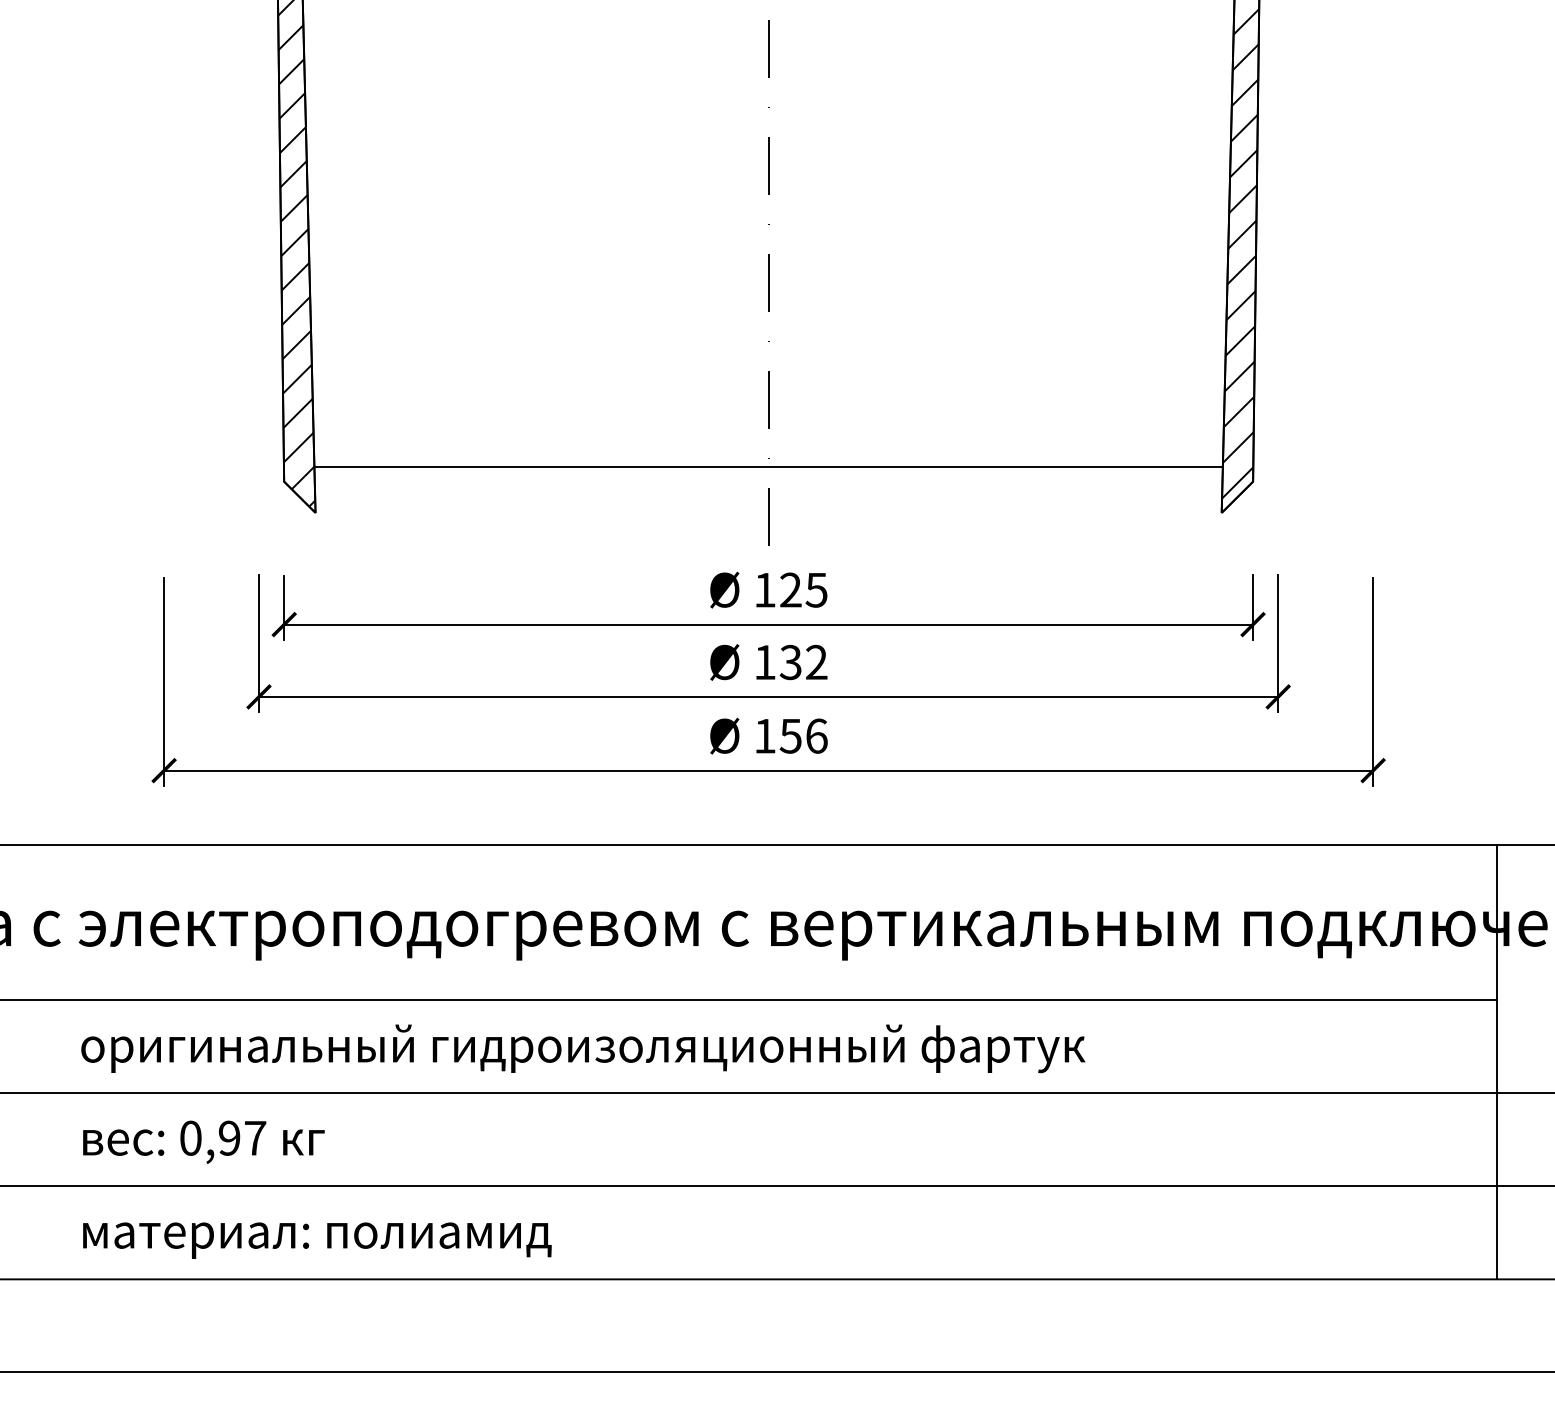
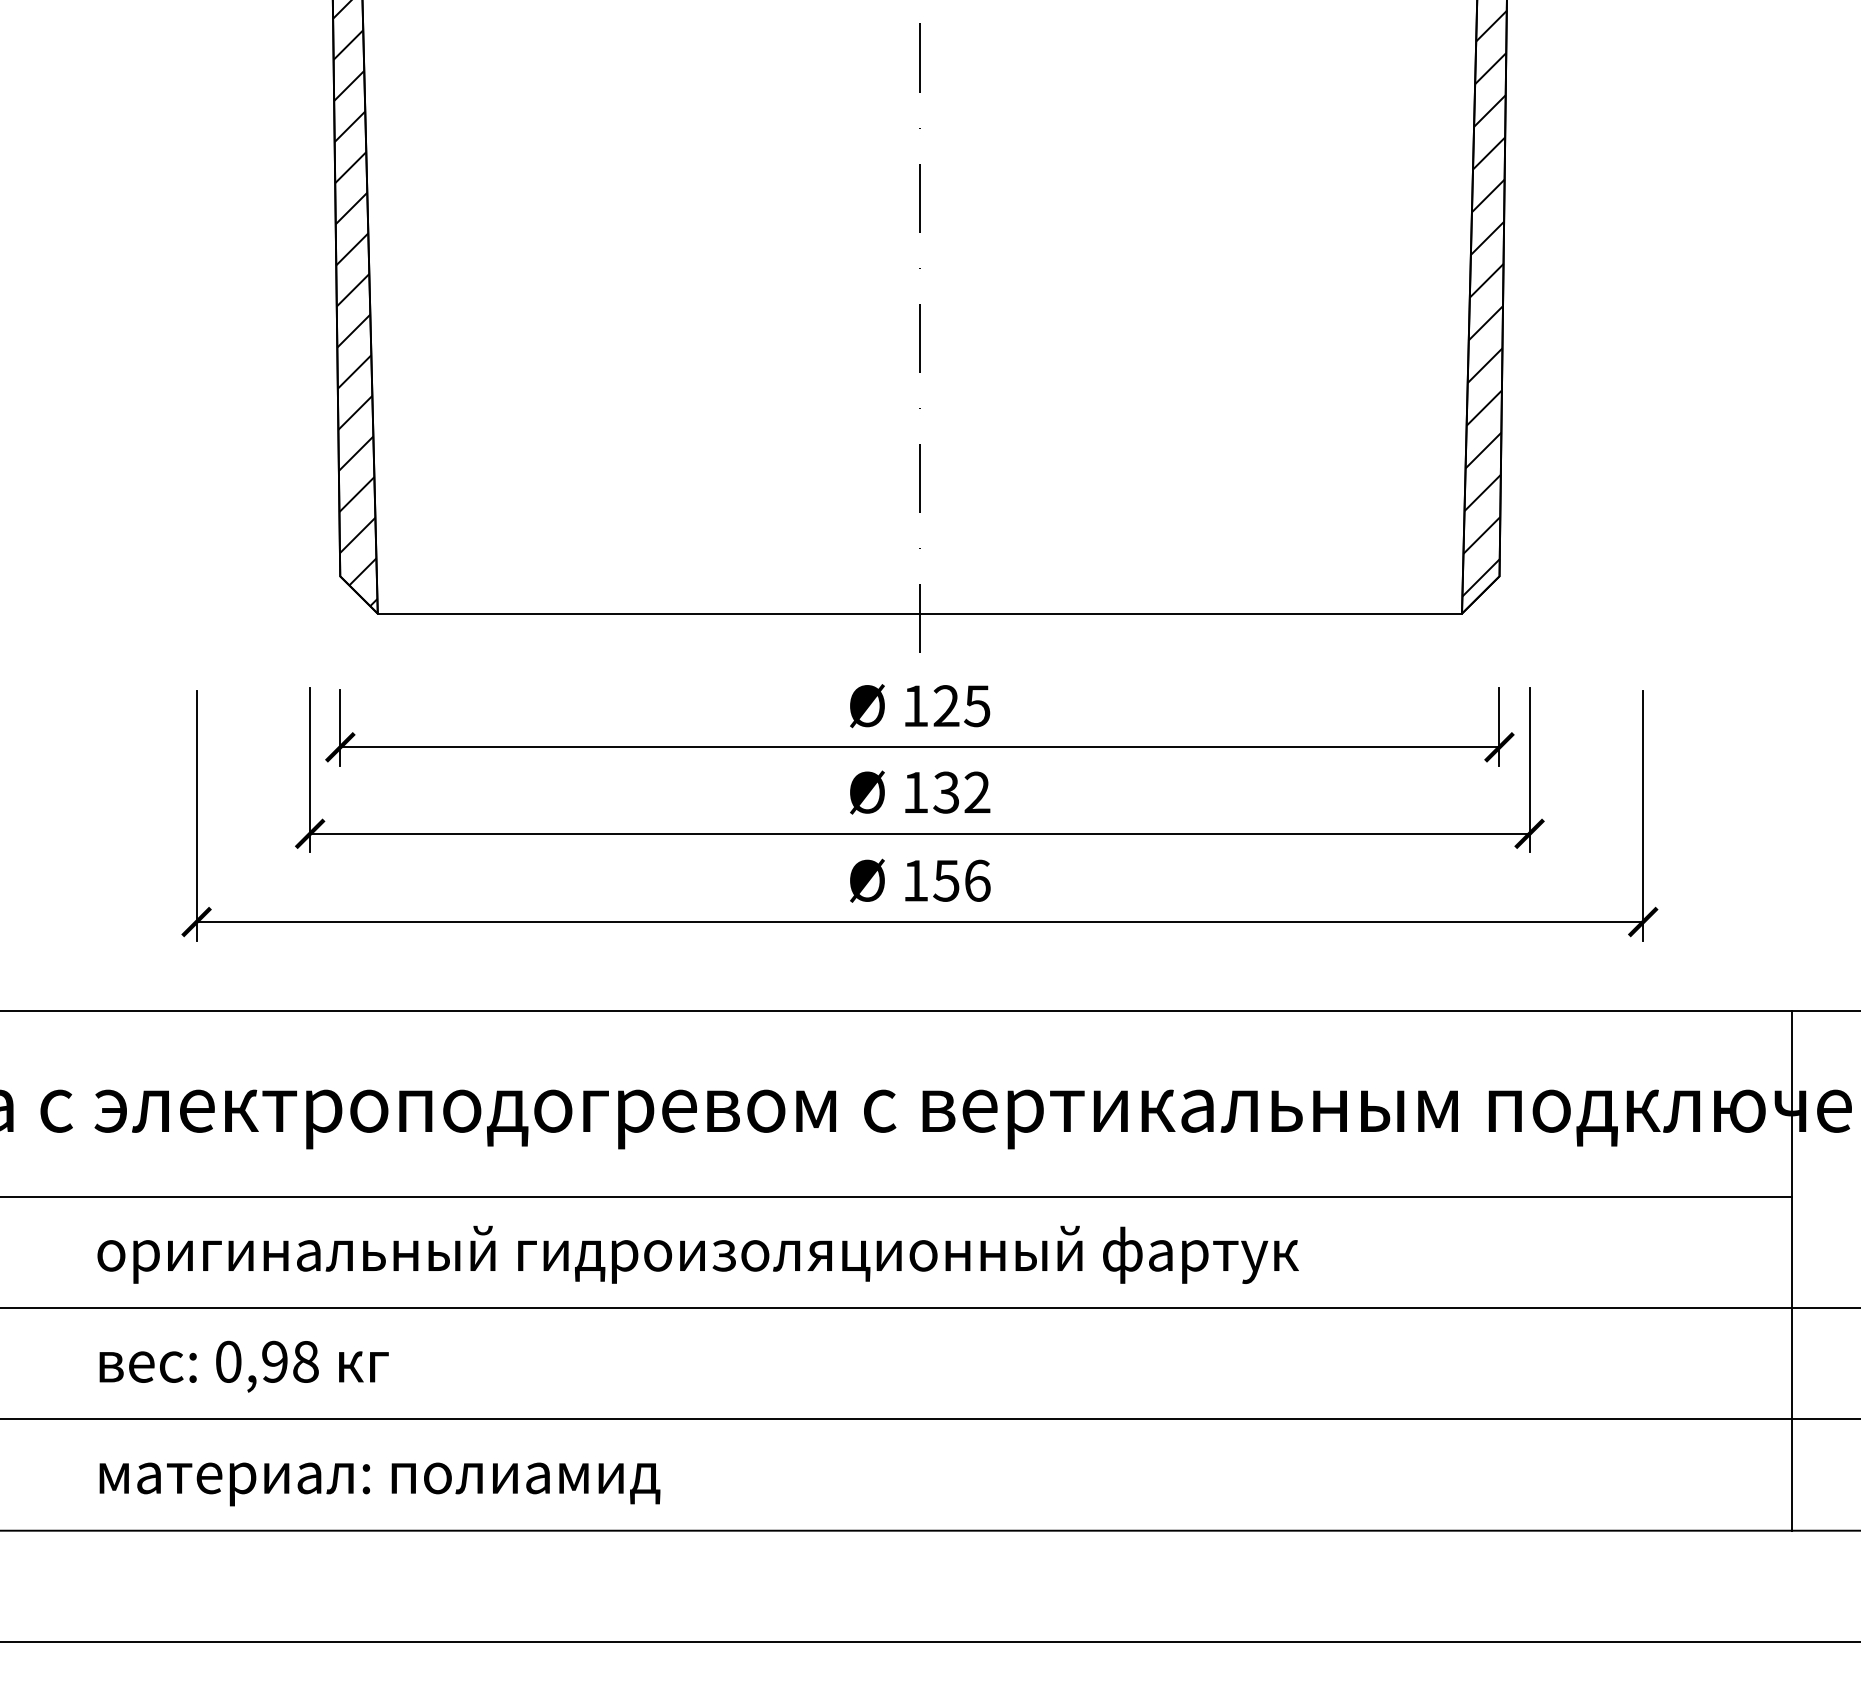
line: (768, 466) -> (919, 613), moved
text: (255, 1137) -> (305, 1361), 0,97 -> 0,98

